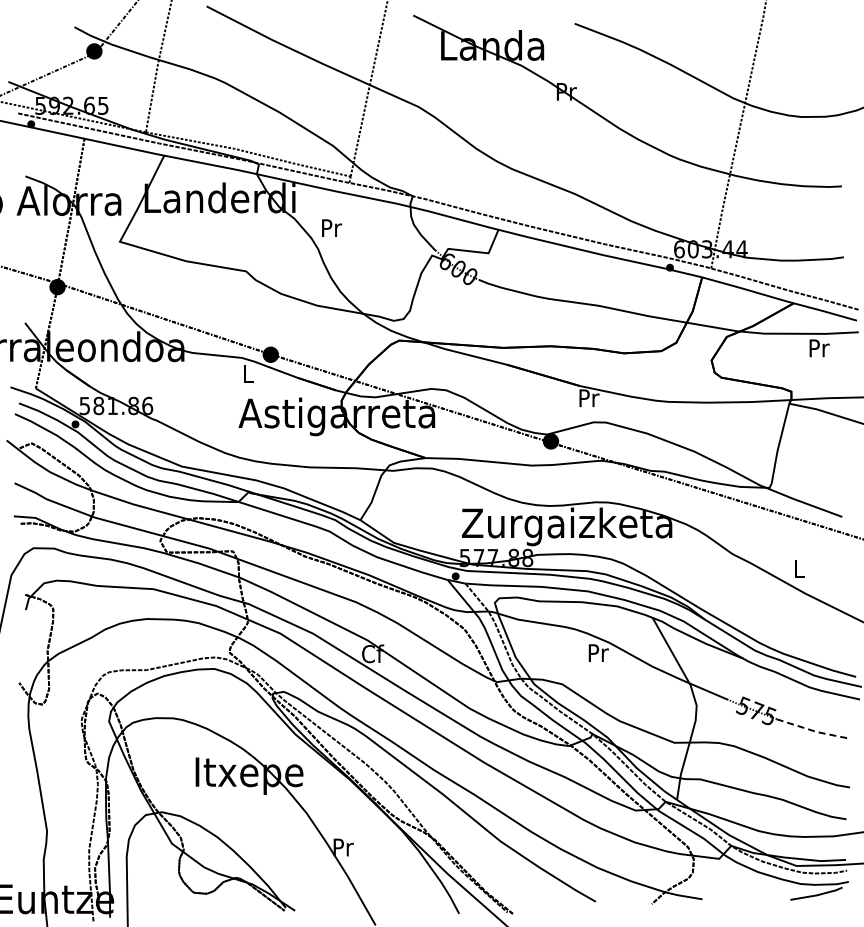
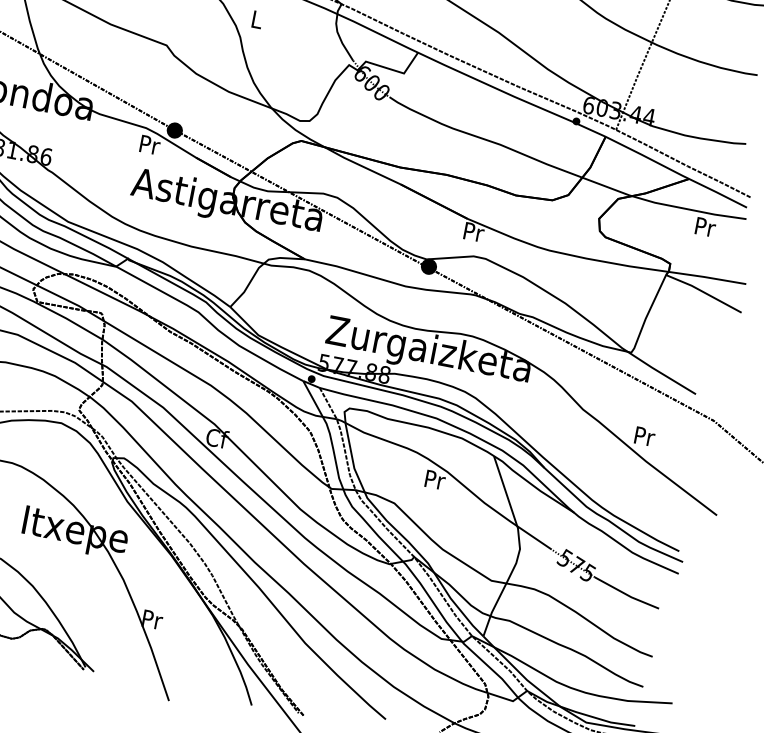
text: (332, 227) -> (258, 19), Pr -> L
text: (249, 373) -> (150, 144), L -> Pr
text: (799, 568) -> (644, 436), L -> Pr
line: (810, 730) -> (625, 594), dashed -> solid

